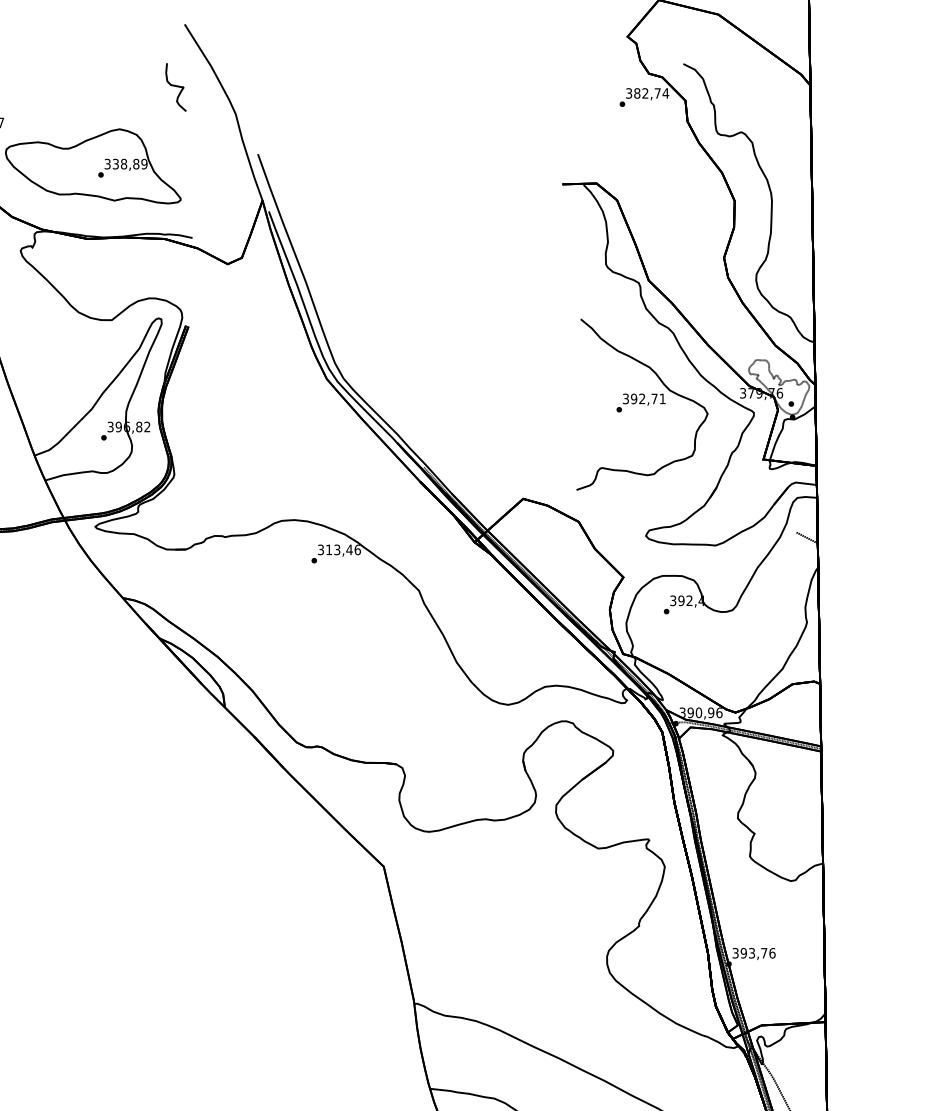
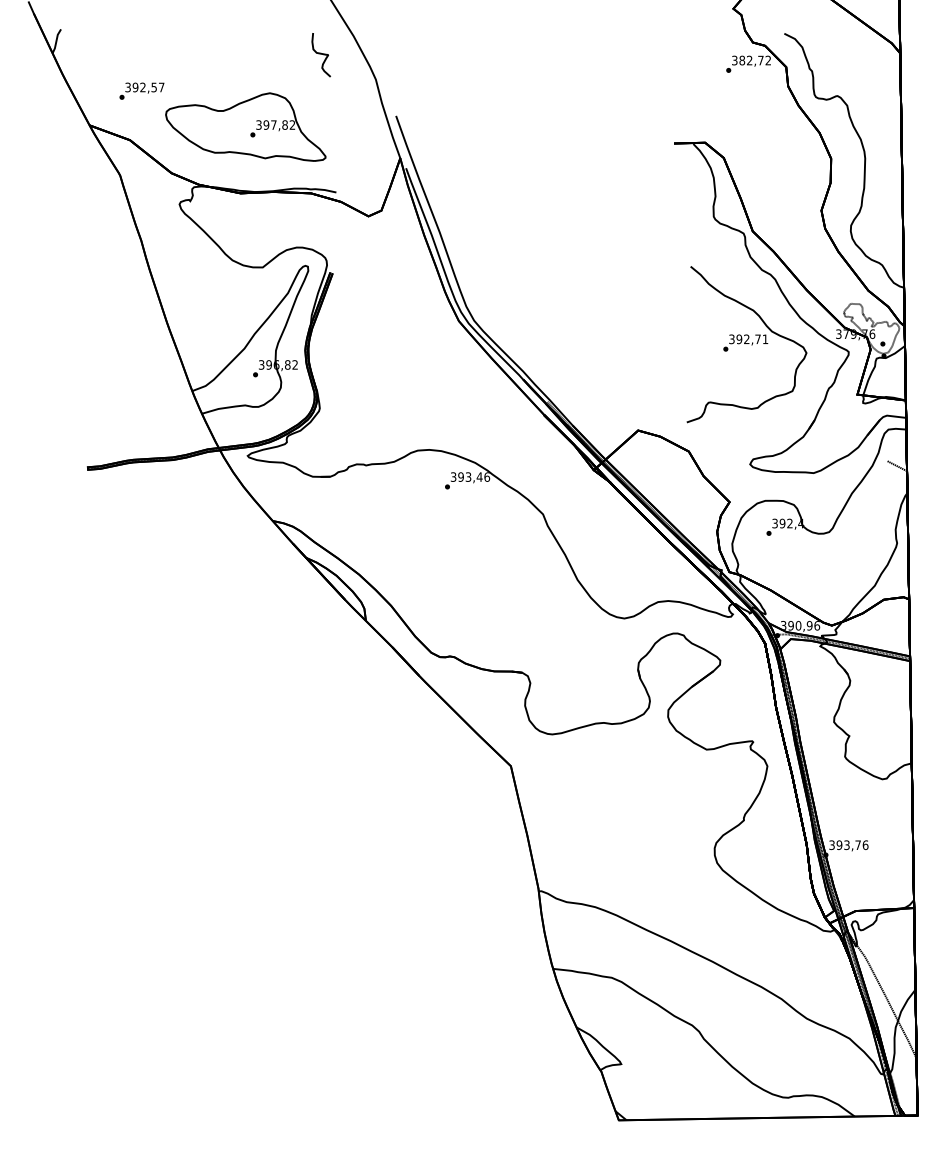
text: (666, 93) -> (768, 60), 382,74 -> 382,72
text: (130, 163) -> (279, 124), 338,89 -> 397,82
text: (328, 549) -> (460, 476), 313,46 -> 393,46

